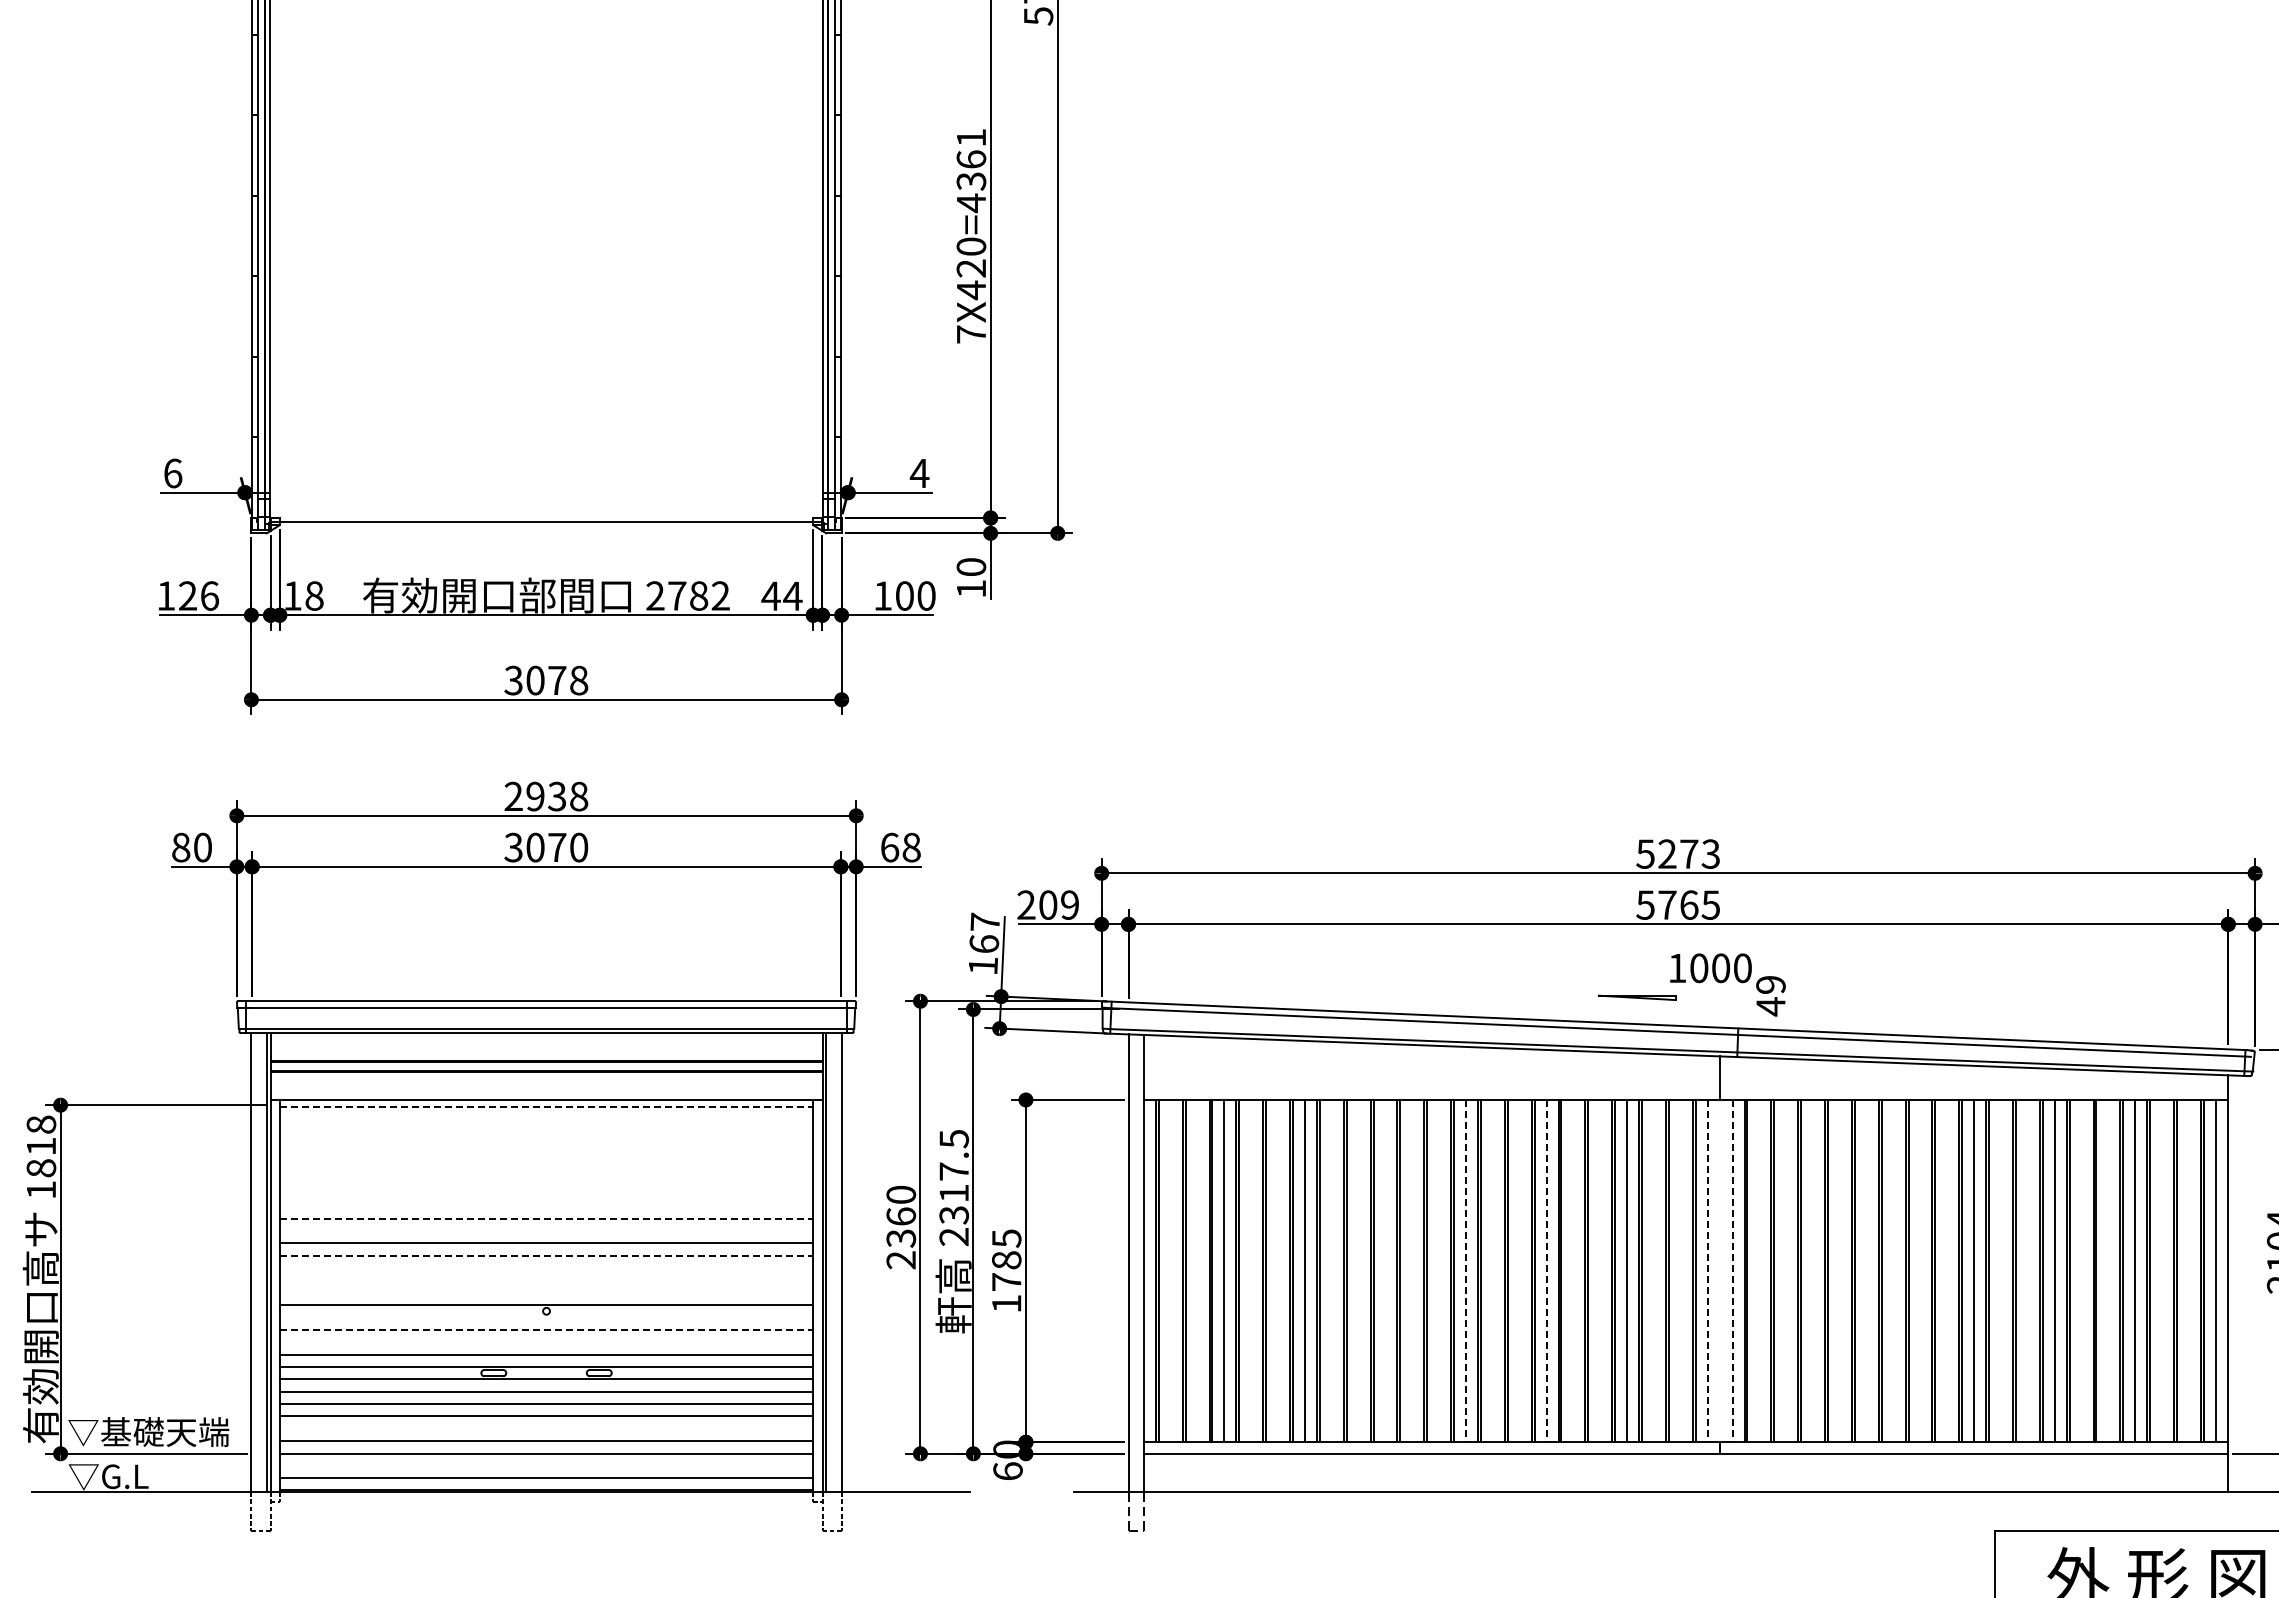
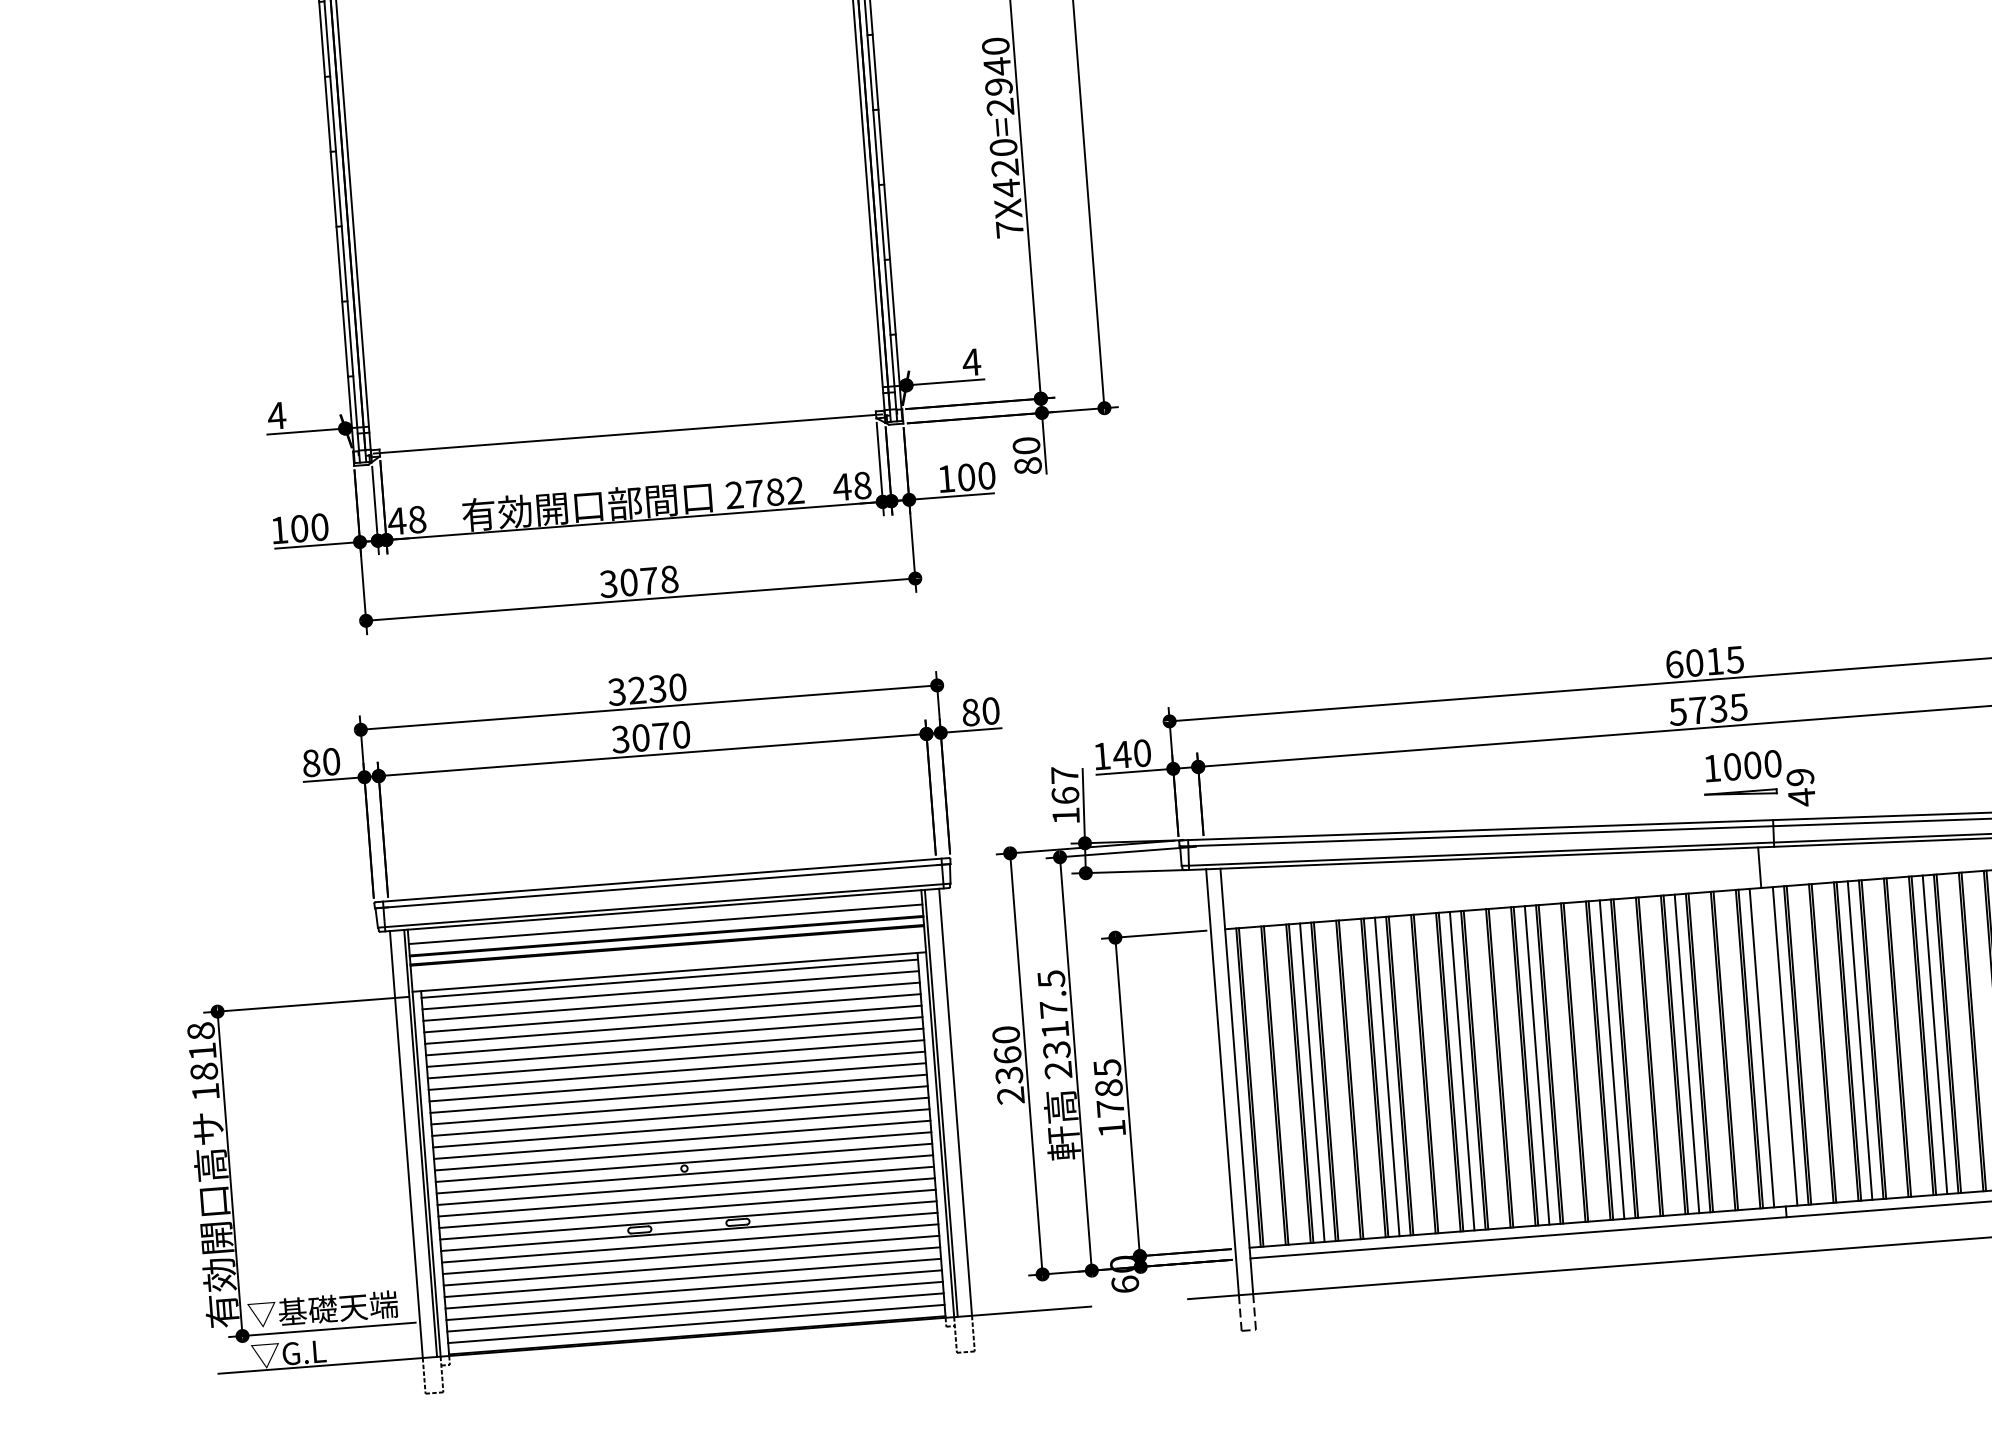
text: (971, 170) -> (998, 76), 7X420=4361 -> 7X420=2940
text: (172, 473) -> (276, 415), 6 -> 4
text: (971, 588) -> (1028, 465), 10 -> 80
text: (199, 595) -> (310, 527), 126 -> 100
text: (292, 595) -> (396, 520), 18 -> 48
text: (792, 596) -> (862, 485), 44 -> 48
text: (546, 796) -> (647, 689), 2938 -> 3230
text: (900, 847) -> (980, 711), 68 -> 80
text: (1677, 853) -> (1703, 661), 5273 -> 6015
text: (1048, 904) -> (1122, 754), 209 -> 140
text: (1688, 904) -> (1717, 708), 5765 -> 5735
part: (1637, 997) -> (1741, 793), moved
line: (546, 1048) -> (665, 924), added
line: (546, 1107) -> (669, 979), dashed -> solid
line: (546, 1119) -> (670, 990), added
line: (546, 1131) -> (671, 1001), added
line: (546, 1144) -> (672, 1013), added
line: (546, 1156) -> (673, 1024), added
line: (546, 1169) -> (674, 1036), added
line: (546, 1181) -> (675, 1047), added
line: (546, 1193) -> (675, 1059), added
line: (546, 1206) -> (676, 1071), added
line: (546, 1218) -> (677, 1082), dashed -> solid
line: (546, 1230) -> (678, 1093), added
line: (546, 1255) -> (680, 1116), dashed -> solid
line: (546, 1267) -> (681, 1127), added
line: (1385, 1271) -> (1462, 1071), added
line: (1466, 1271) -> (1537, 1065), dashed -> solid
line: (1546, 1271) -> (1612, 1060), dashed -> solid
line: (1707, 1271) -> (1761, 1048), dashed -> solid
line: (1732, 1271) -> (1785, 1046), dashed -> solid
line: (1813, 1271) -> (1860, 1040), added
line: (1893, 1271) -> (1934, 1035), added
line: (546, 1280) -> (682, 1139), added
line: (546, 1292) -> (683, 1151), added
line: (546, 1317) -> (684, 1174), added
line: (546, 1329) -> (685, 1185), dashed -> solid
line: (546, 1342) -> (686, 1197), added
line: (546, 1428) -> (692, 1277), added
line: (546, 1465) -> (695, 1312), added

